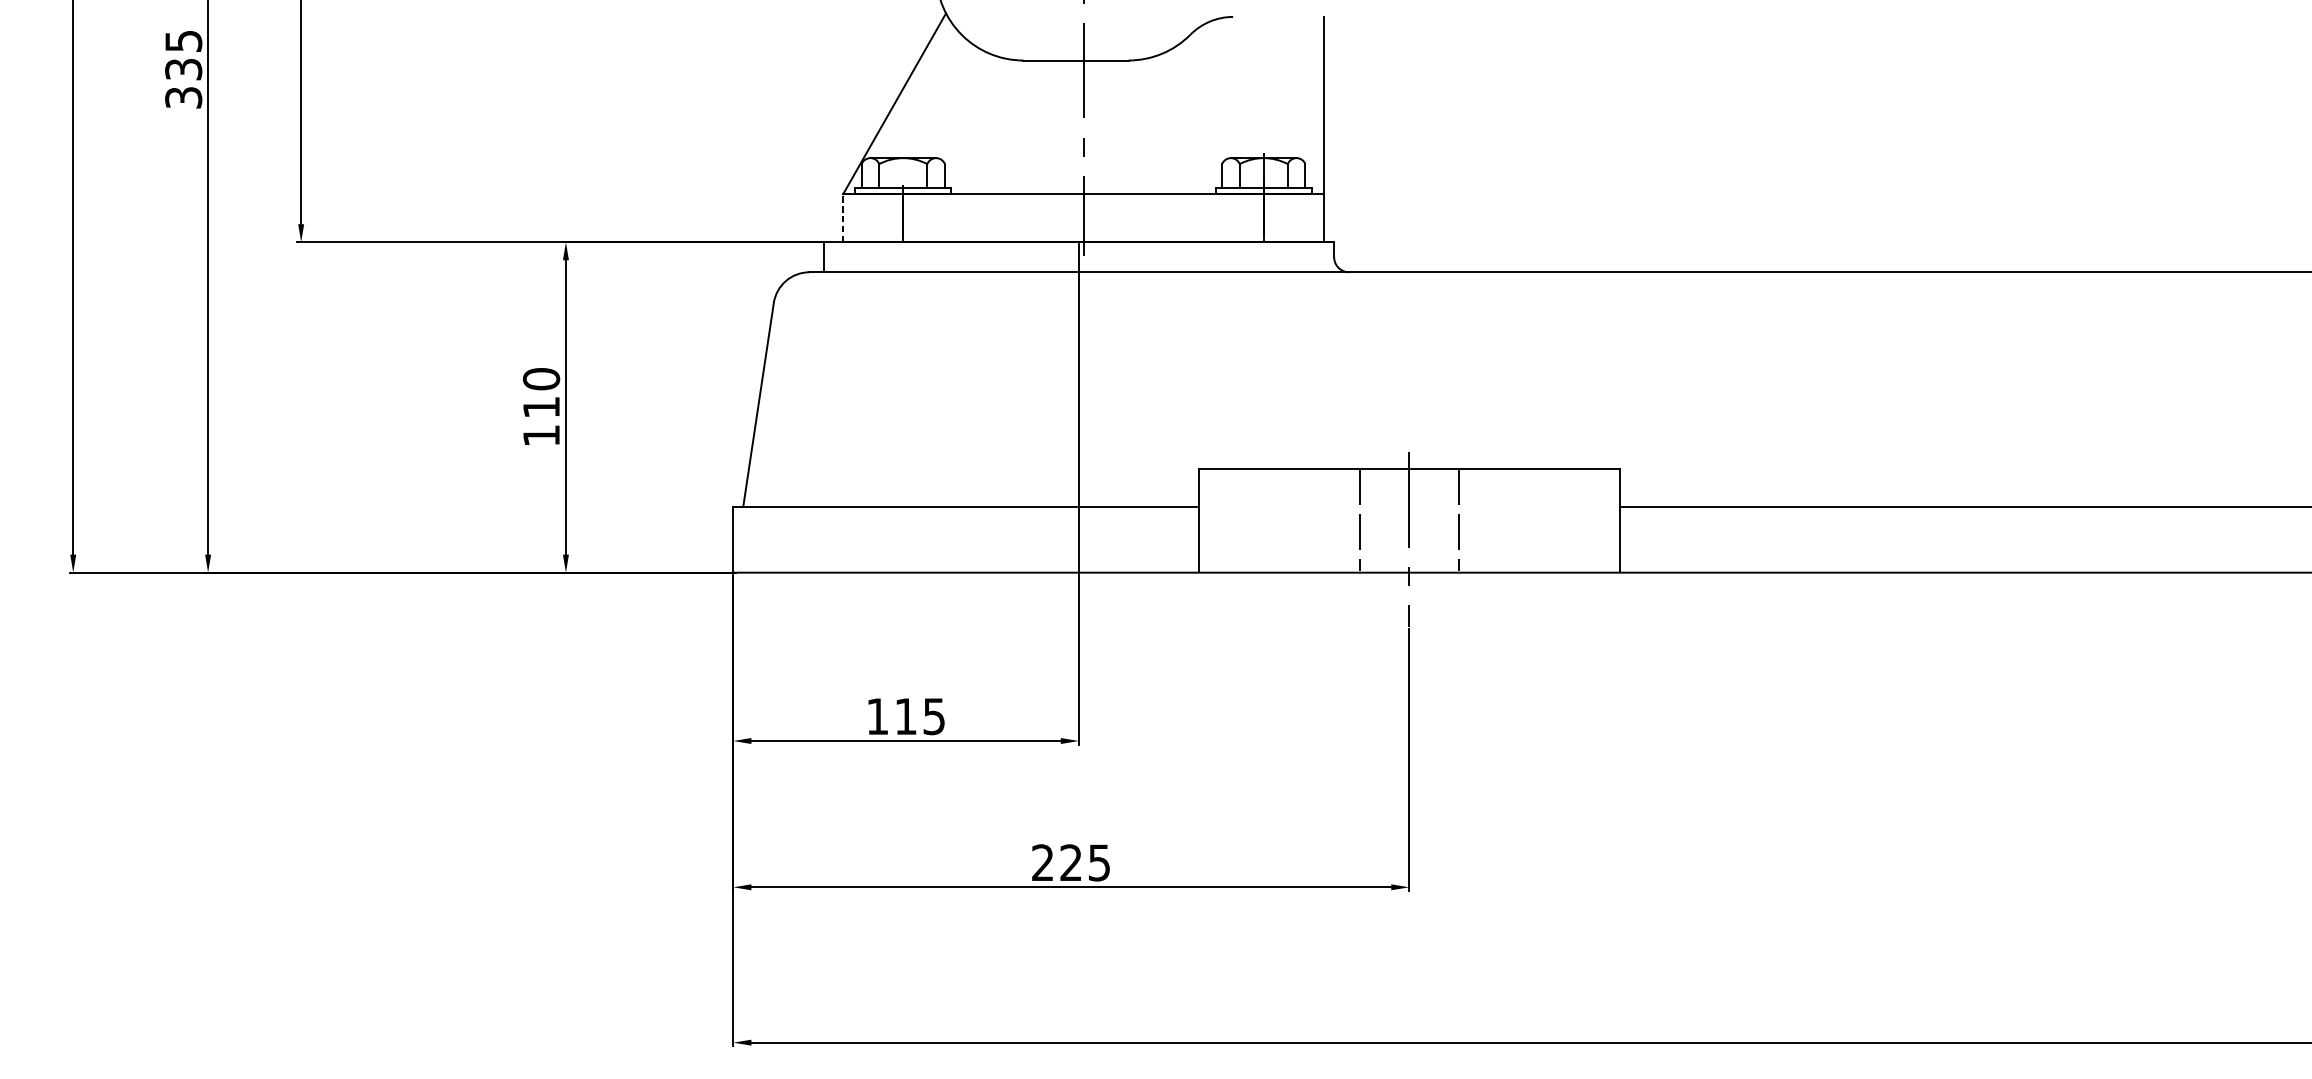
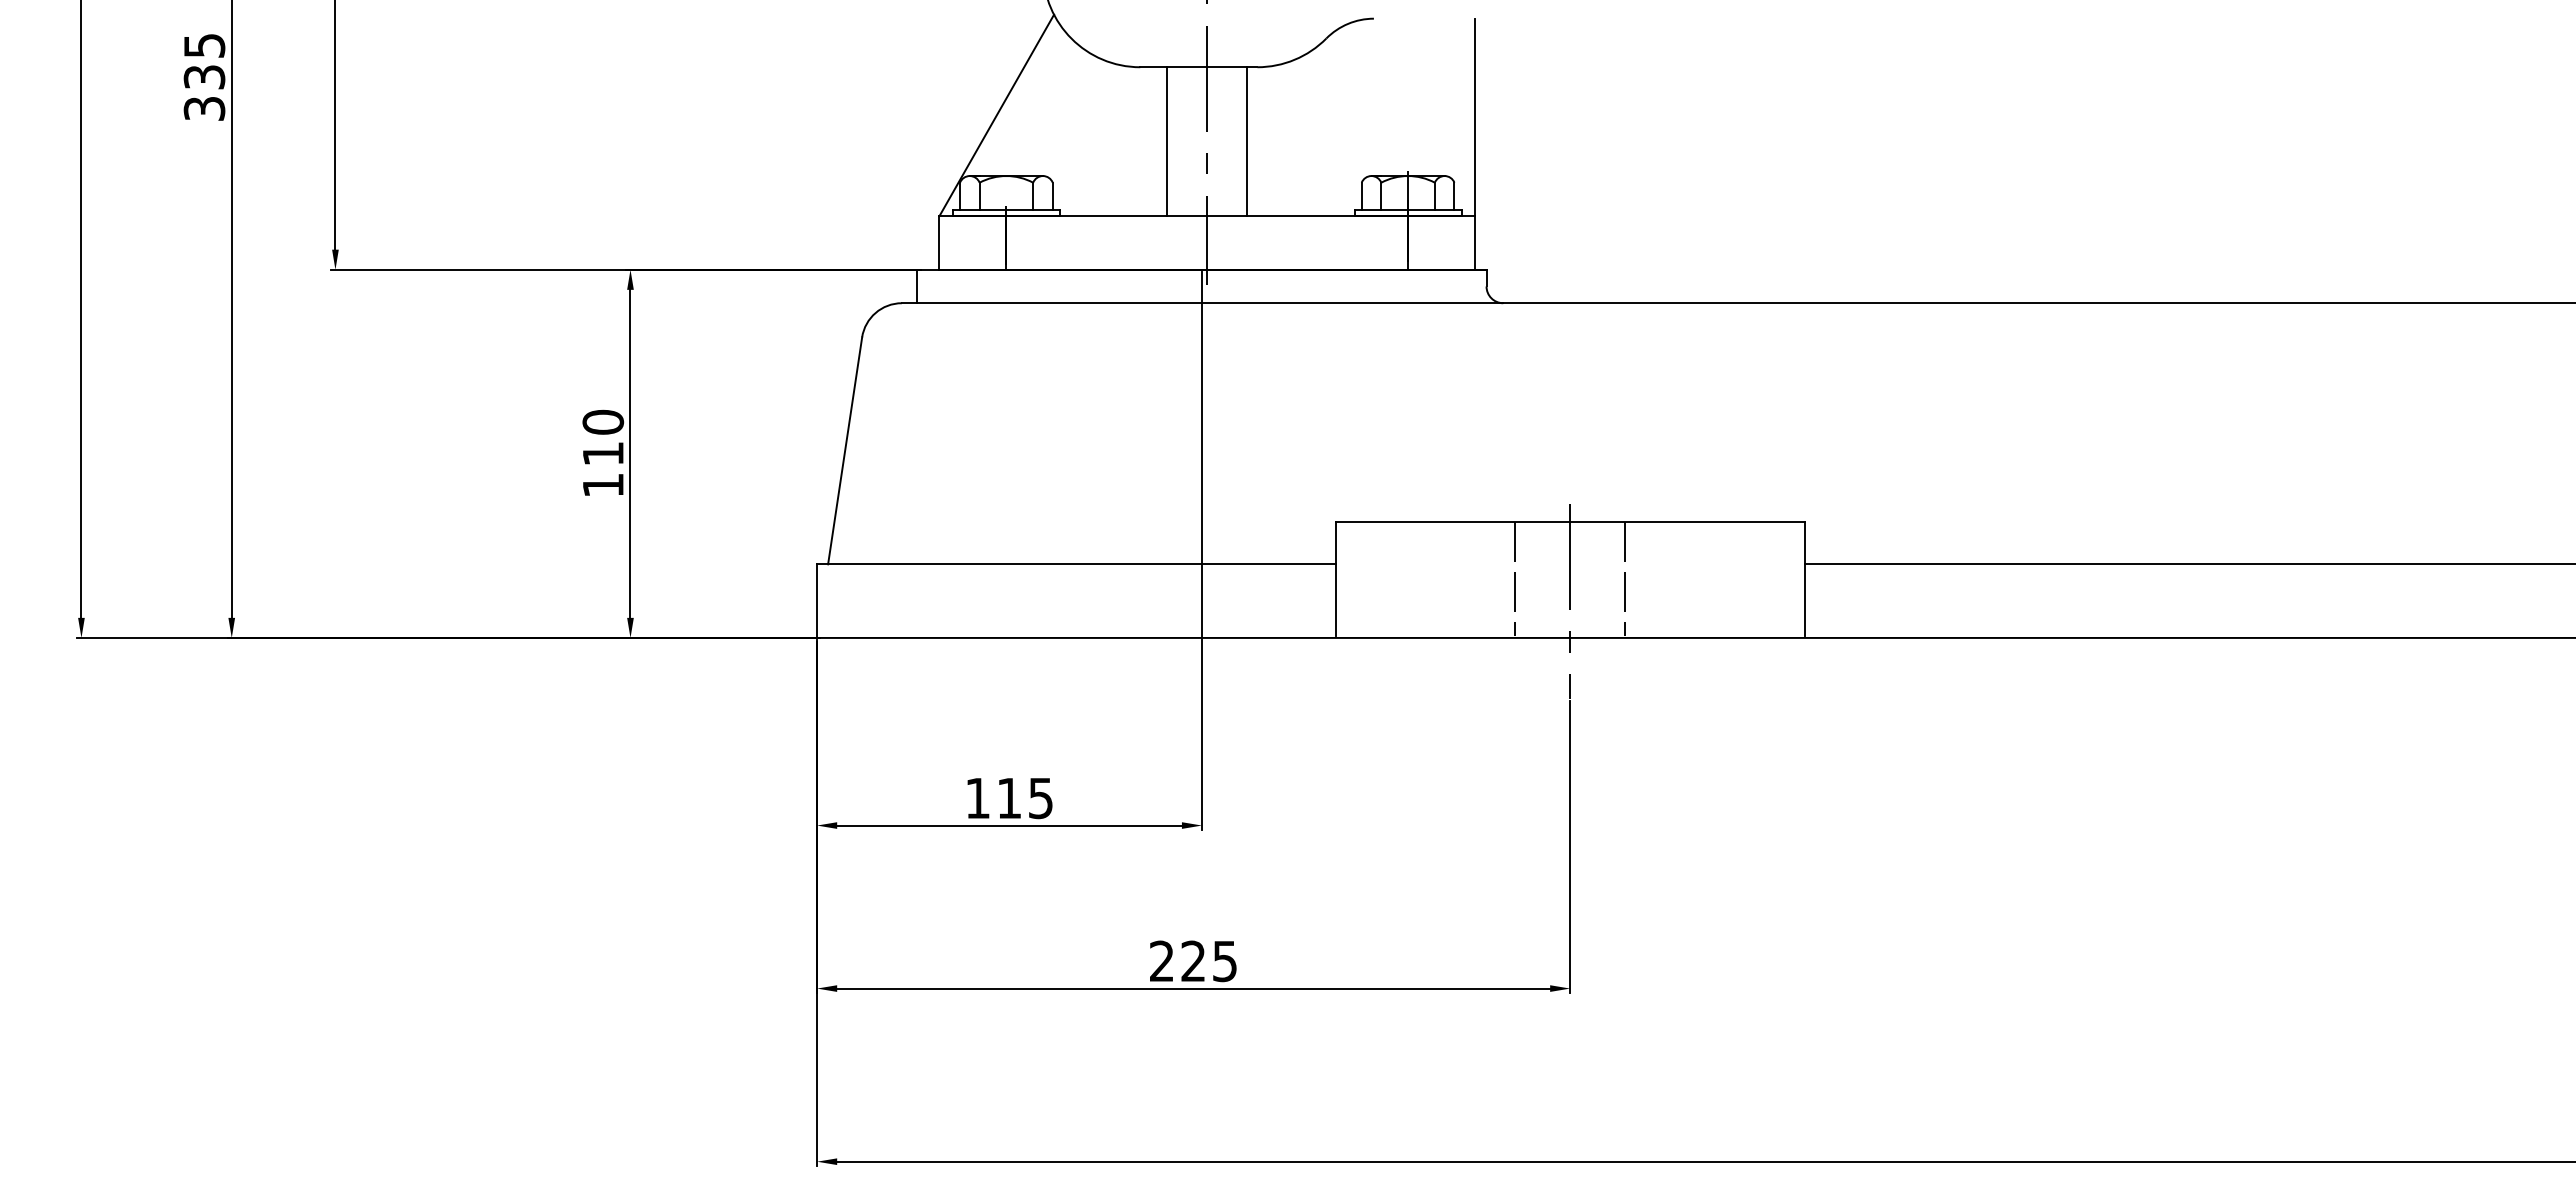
line: (1047, 127) -> (1167, 141), added
line: (1119, 127) -> (1247, 141), added
line: (843, 217) -> (939, 242), dashed -> solid

